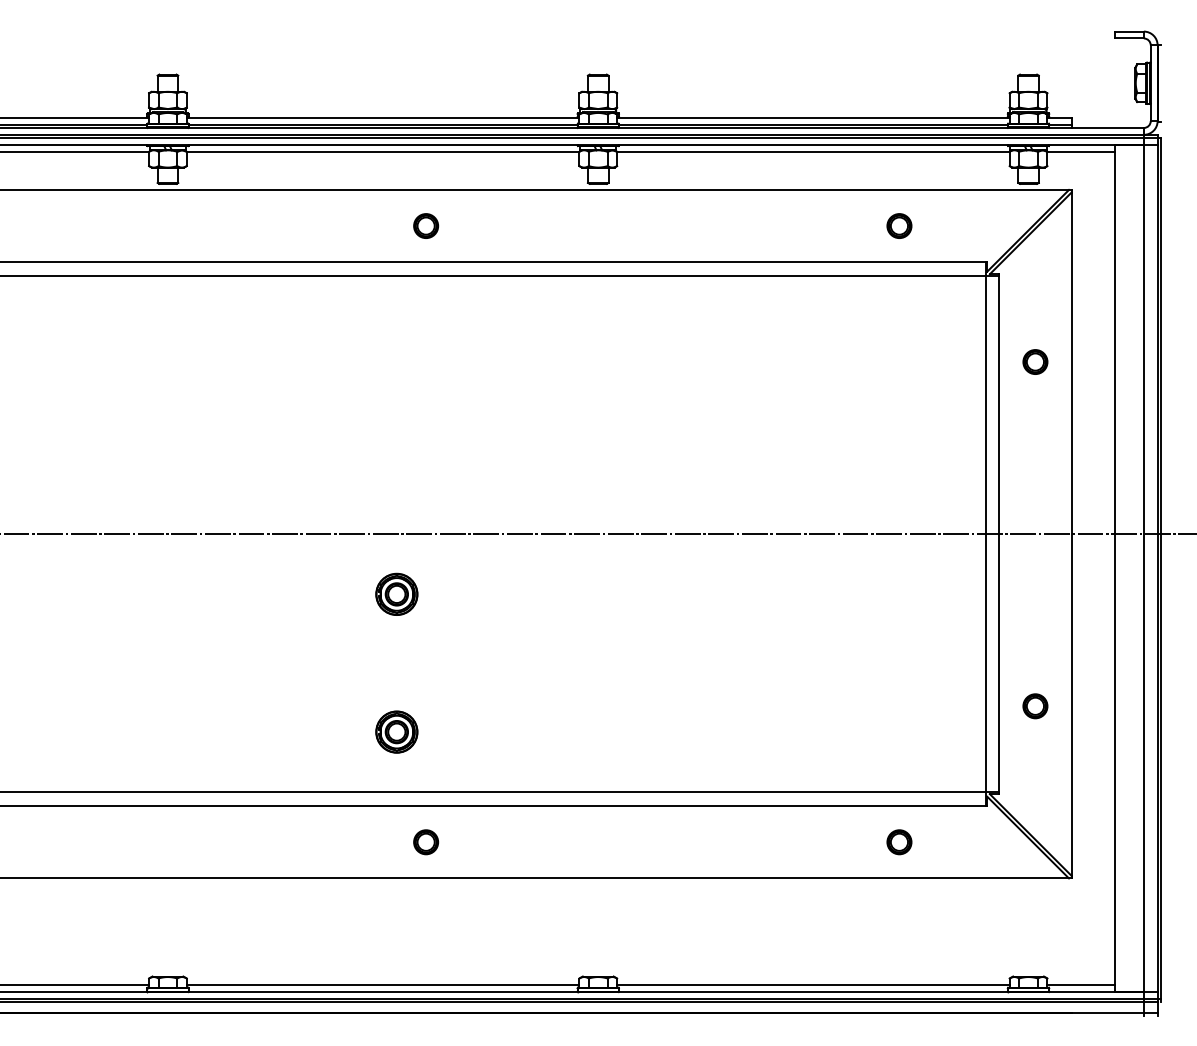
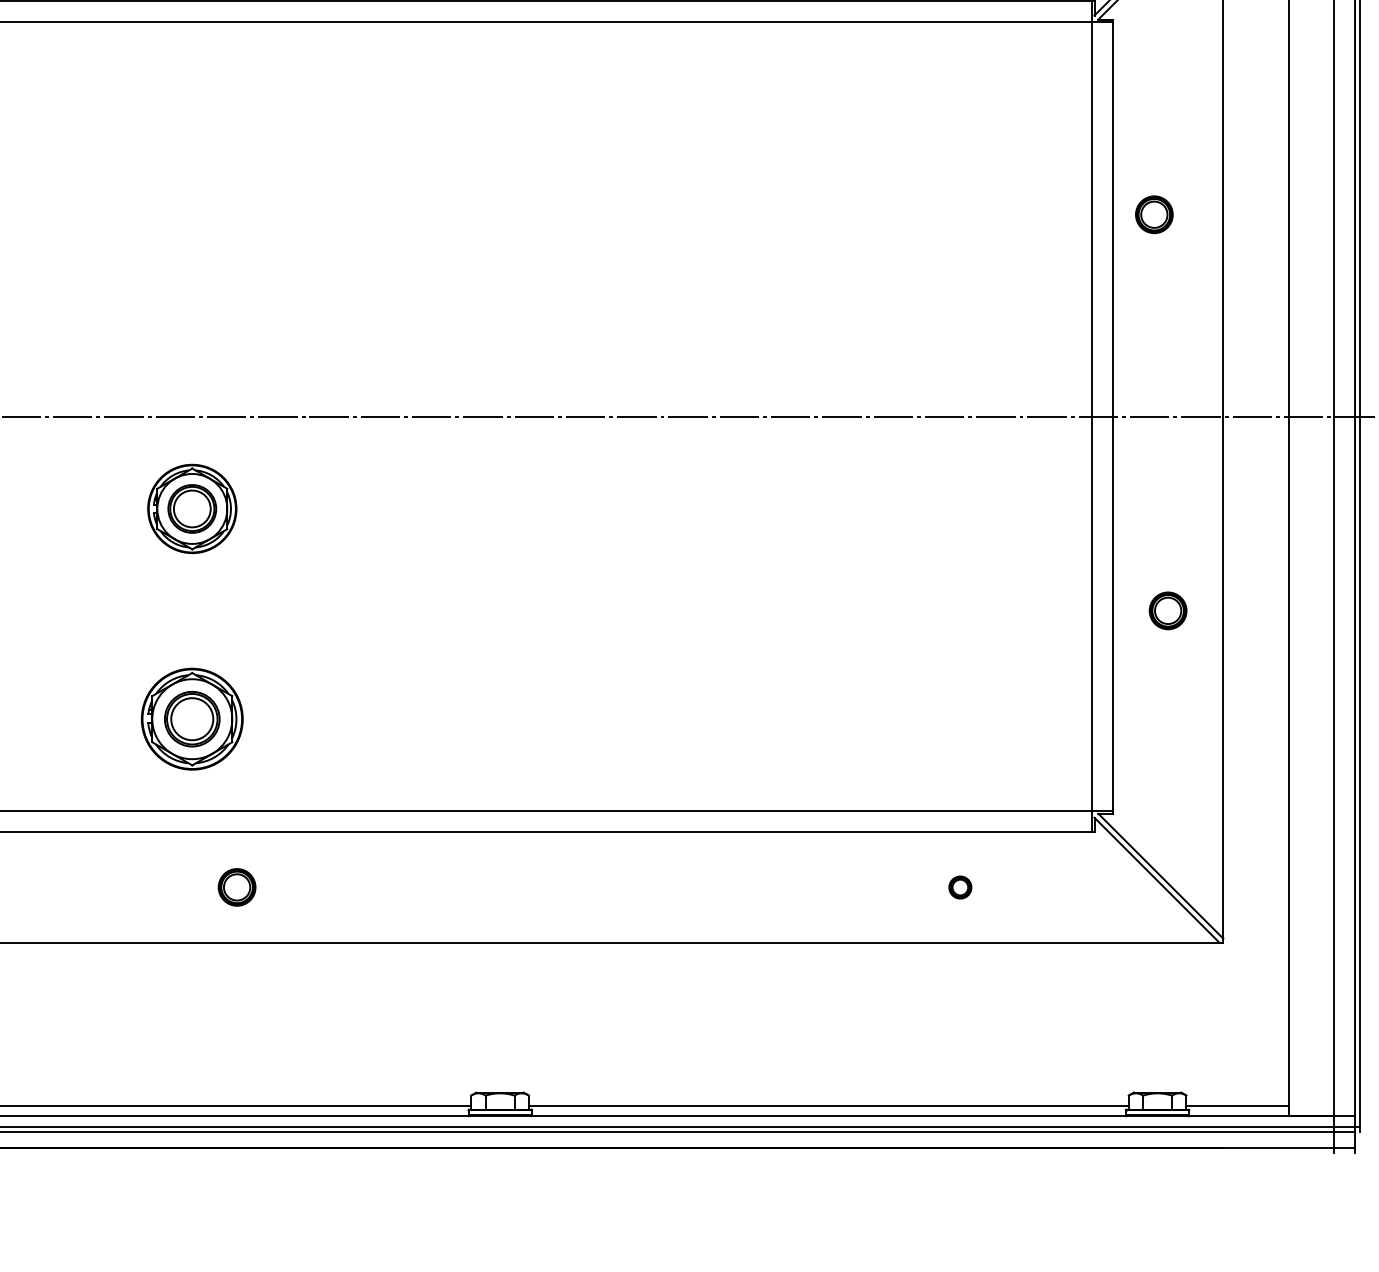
part: (1035, 361) -> (1154, 213), moved
part: (396, 593) -> (191, 507), size x1.4
part: (1035, 706) -> (1168, 611), moved
part: (396, 731) -> (191, 718), size x1.6
part: (899, 842) -> (960, 887), size x0.6

